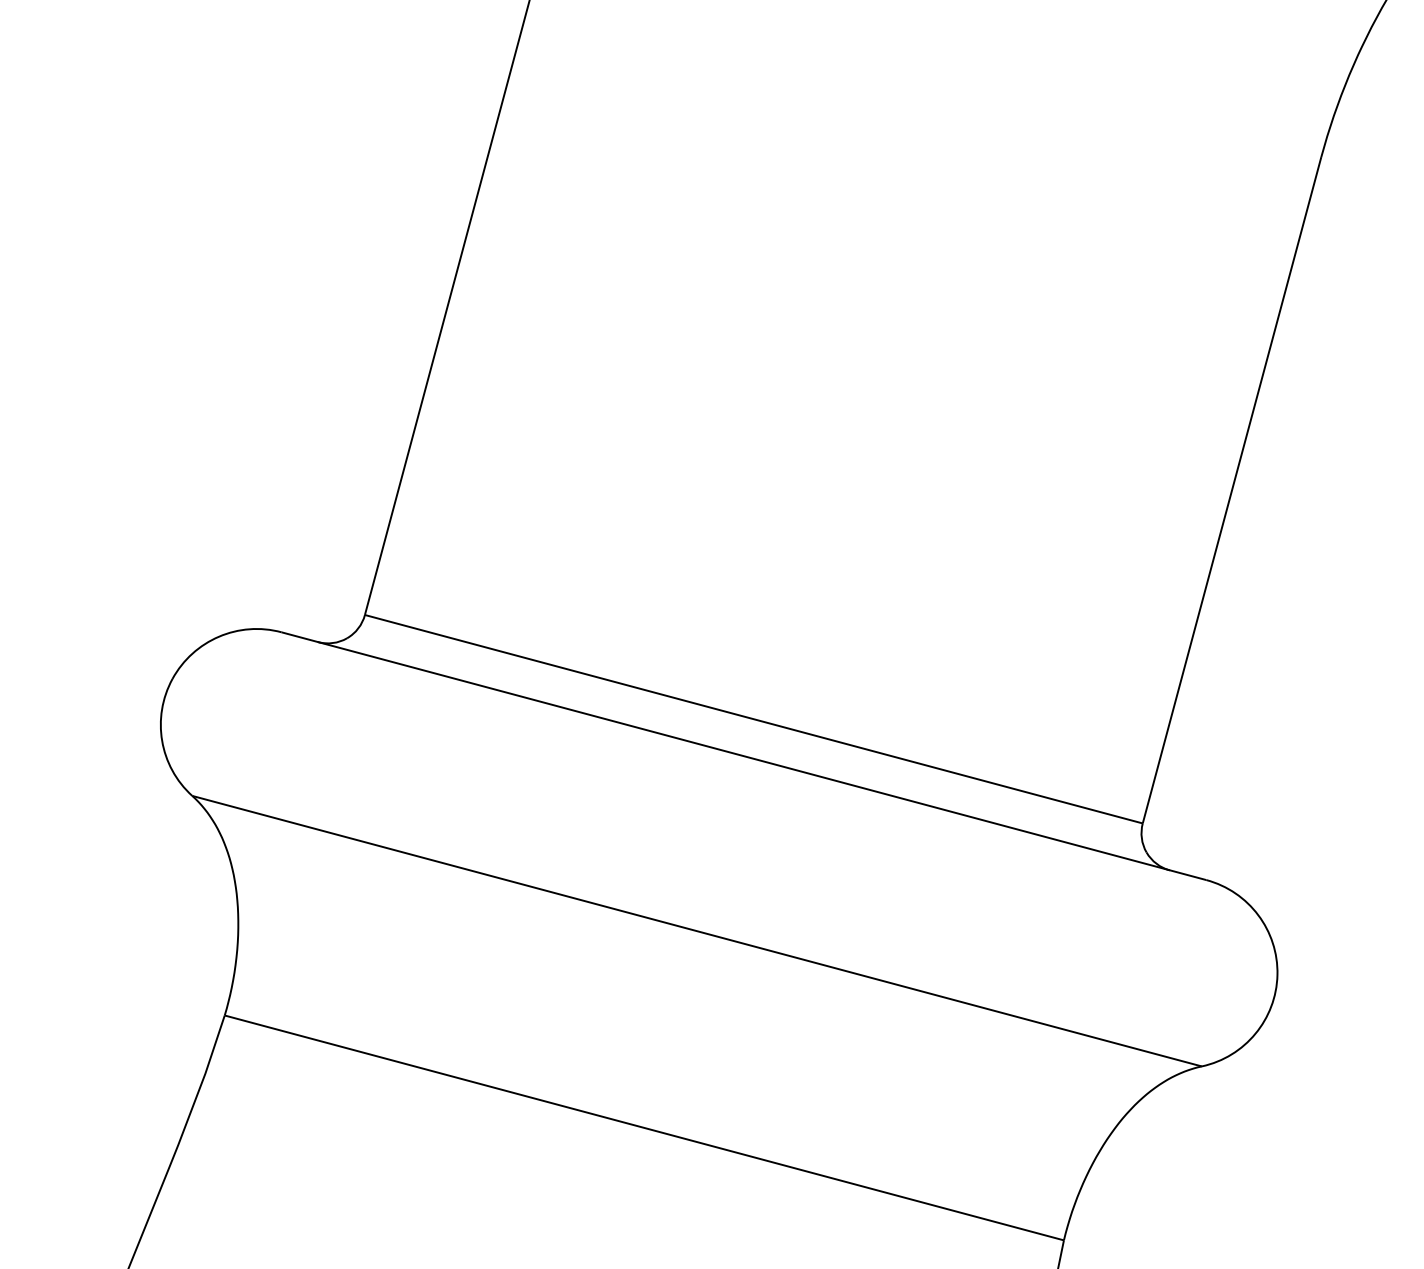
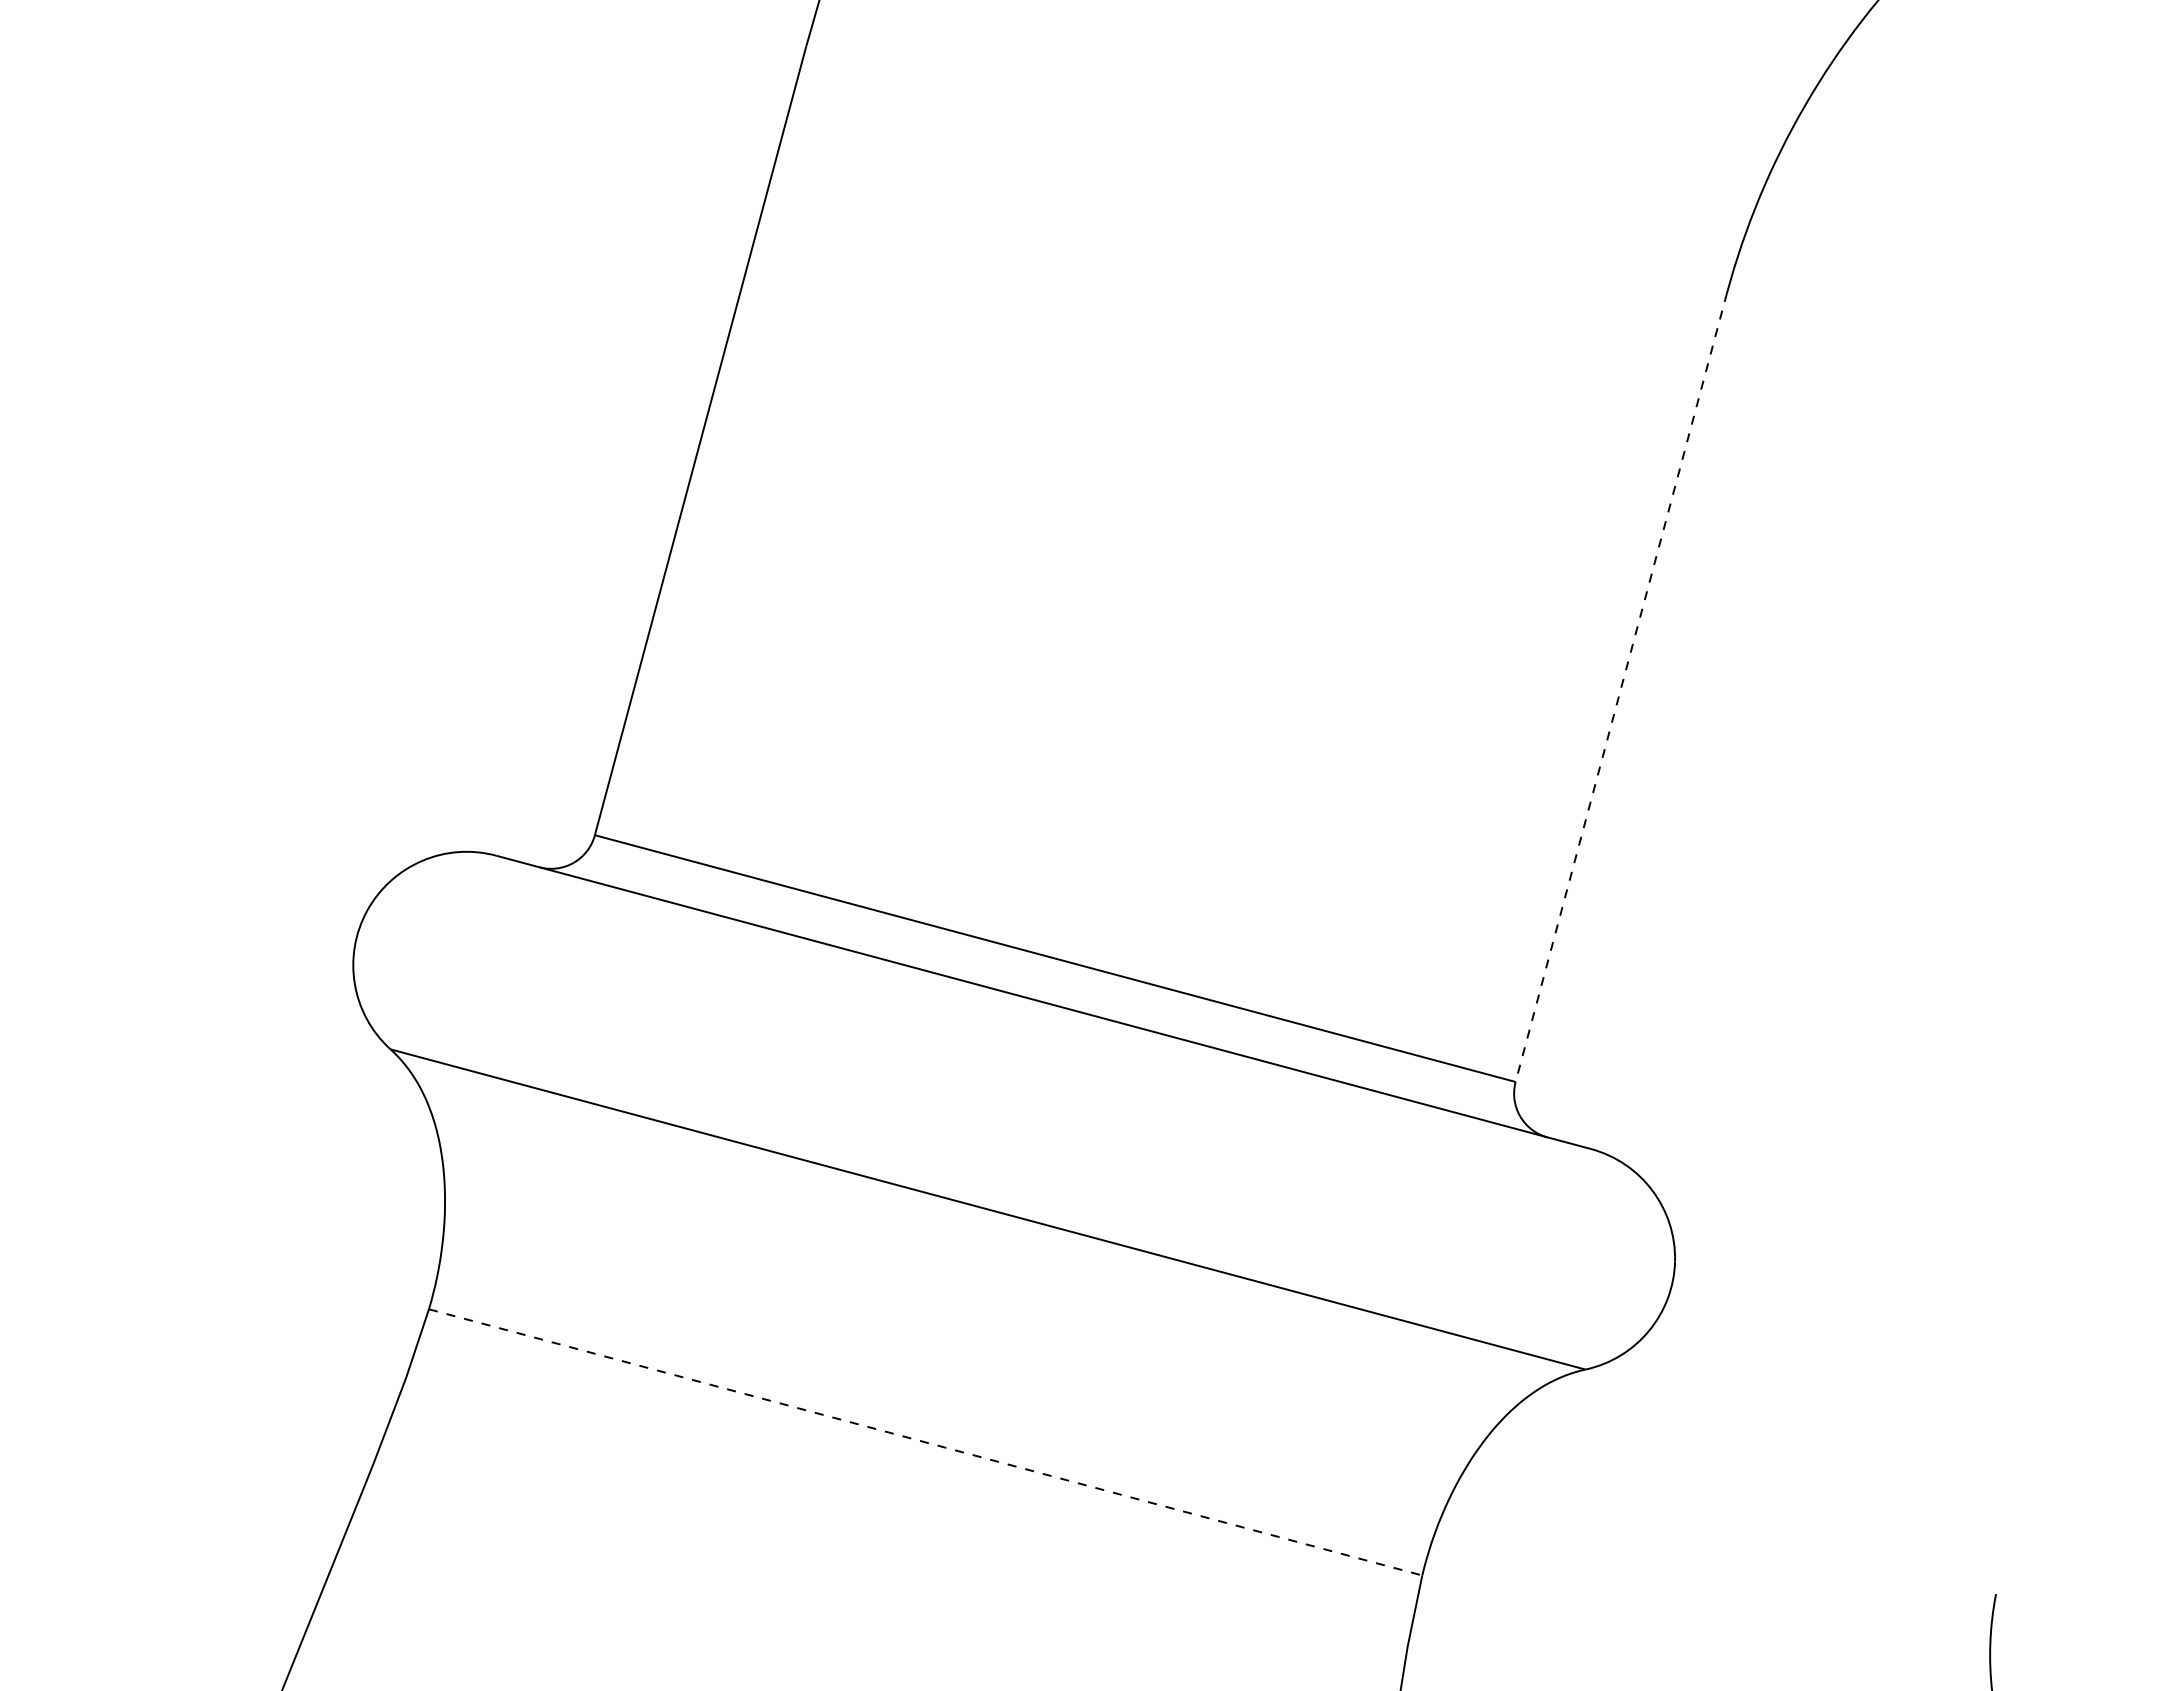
line: (1232, 491) -> (1621, 688), solid -> dashed
line: (645, 1128) -> (926, 1442), solid -> dashed

